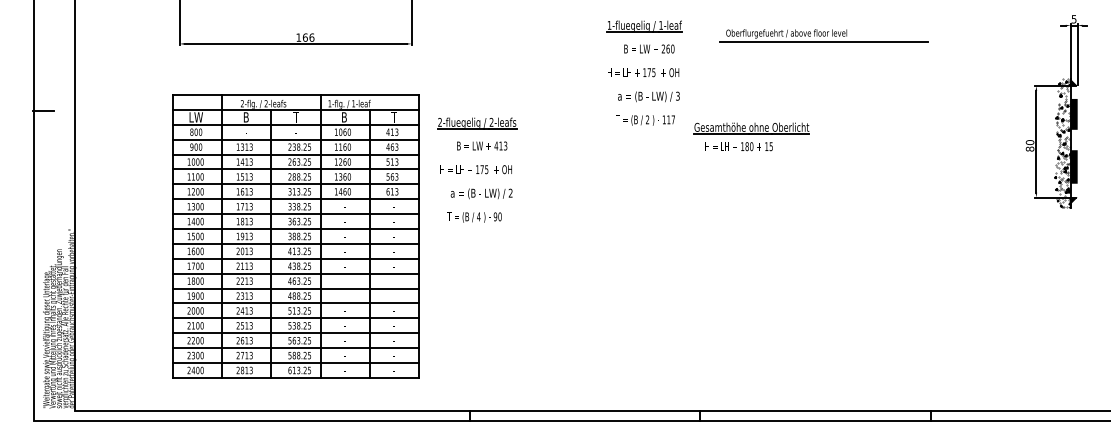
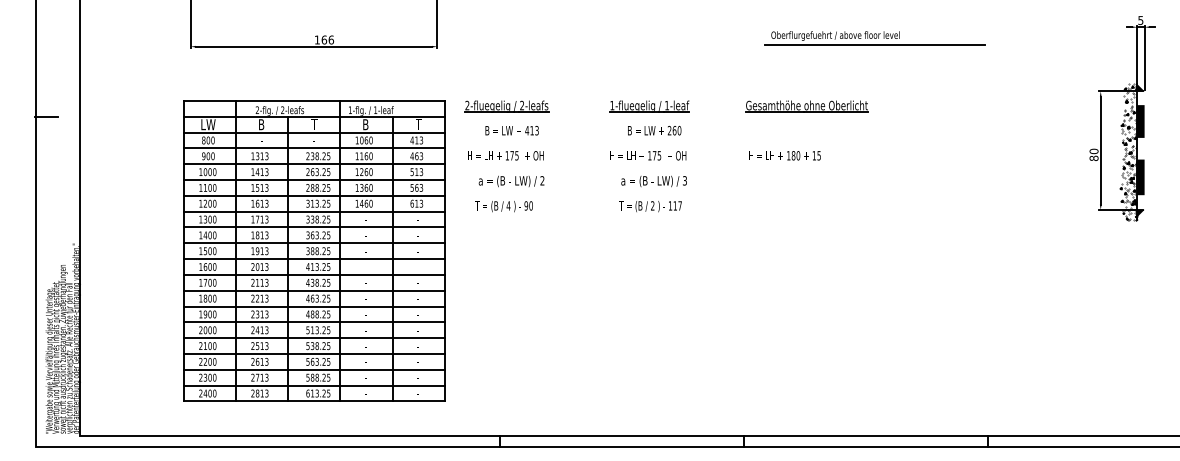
part: (644, 72) -> (649, 155), moved
part: (751, 128) -> (806, 106), moved
part: (477, 169) -> (507, 155), moved

